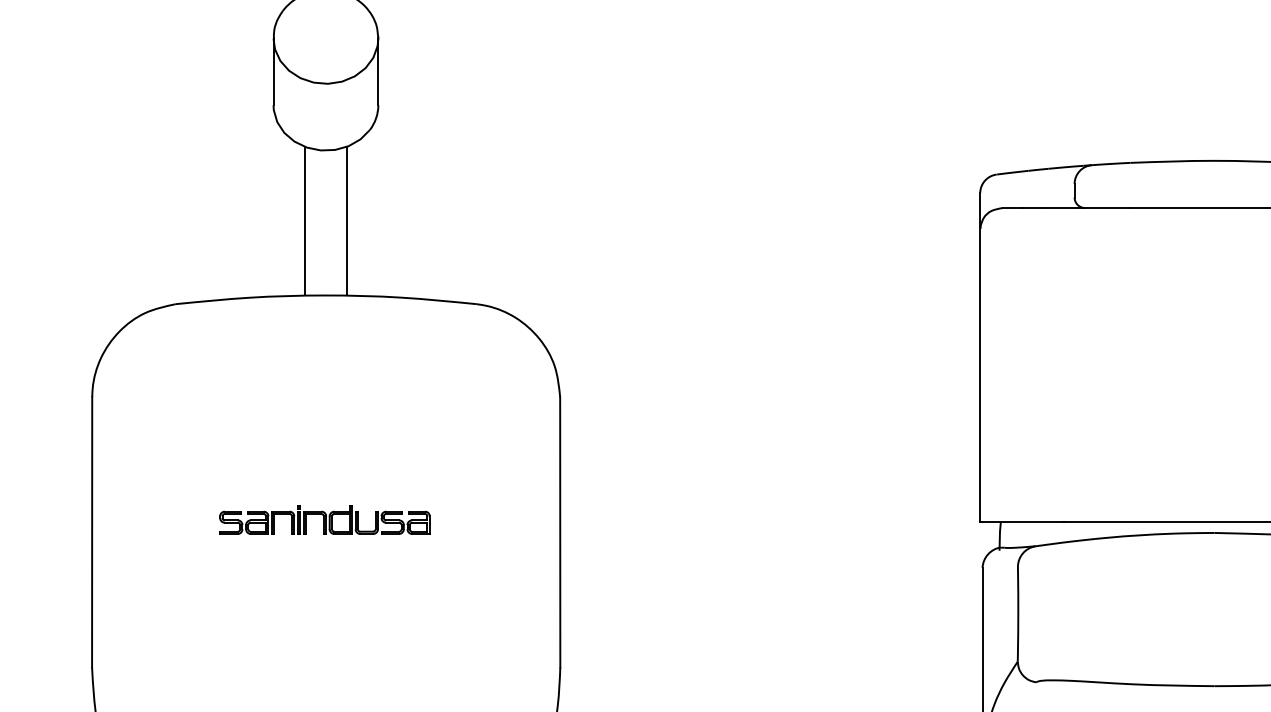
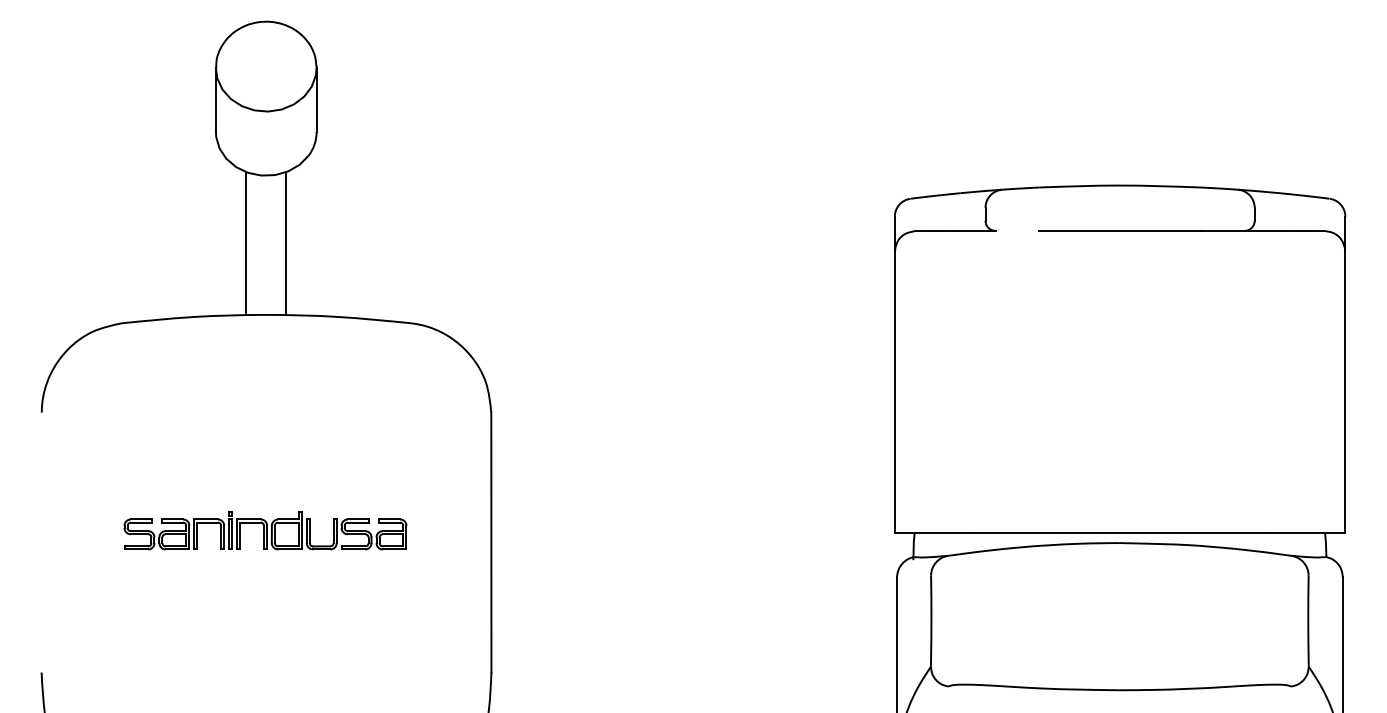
line: (1106, 207) -> (1016, 230), removed
part: (324, 519) -> (264, 530), size x1.4
line: (91, 532) -> (41, 542), removed

